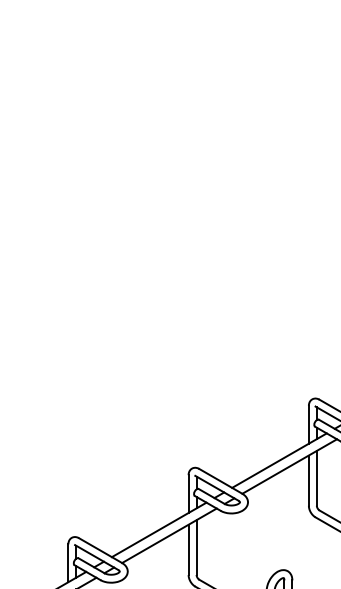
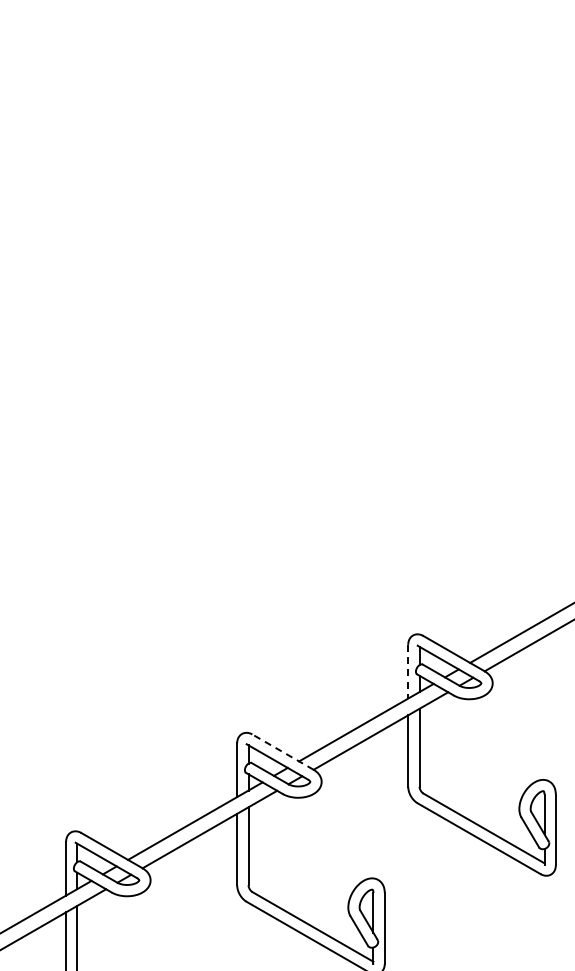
line: (309, 424) -> (408, 671), solid -> dashed
line: (220, 480) -> (282, 751), solid -> dashed

